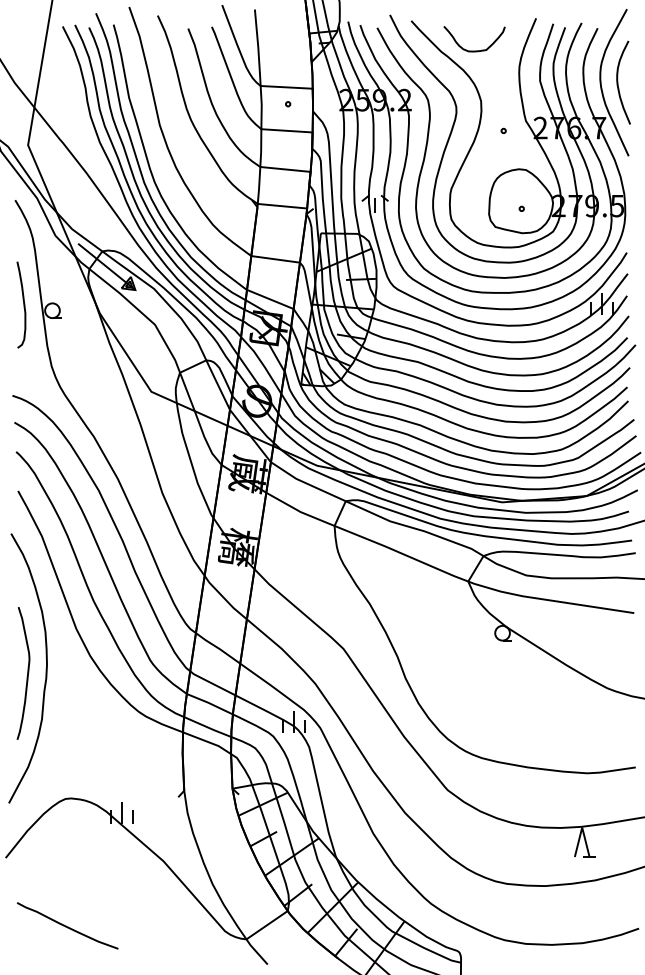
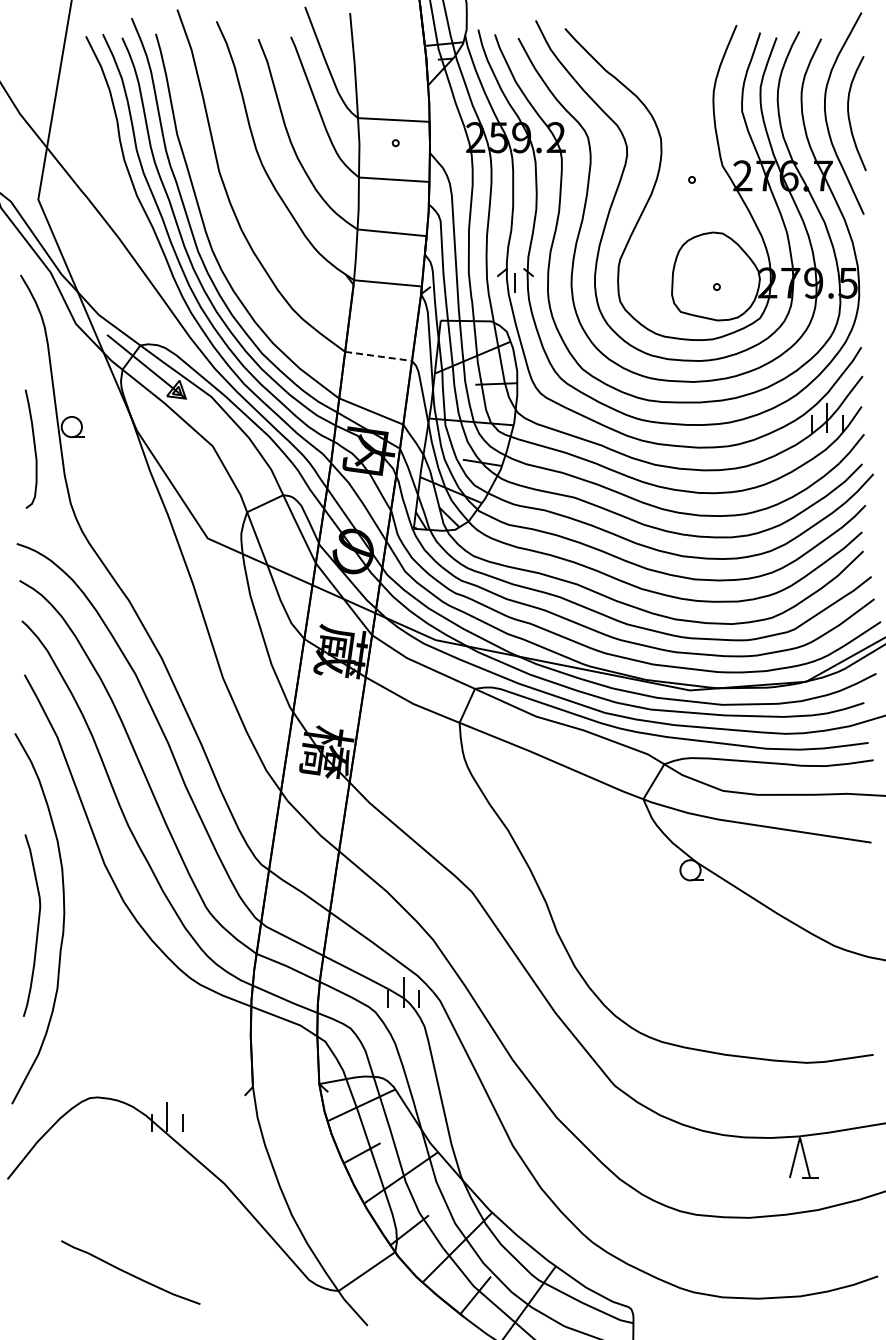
curve: (474, 50) -> (651, 69), removed
line: (275, 259) -> (378, 356), solid -> dashed
curve: (23, 304) -> (34, 448), moved
curve: (67, 926) -> (130, 1273), moved

